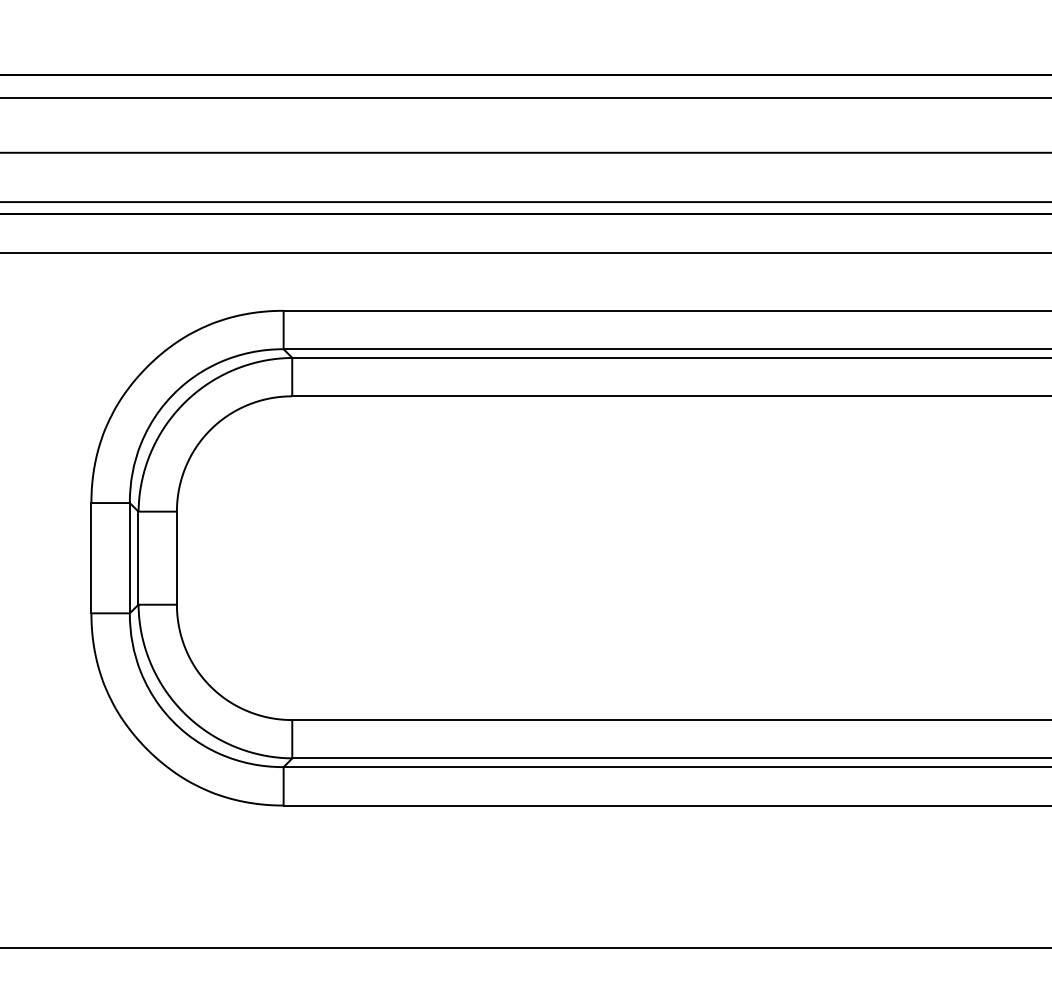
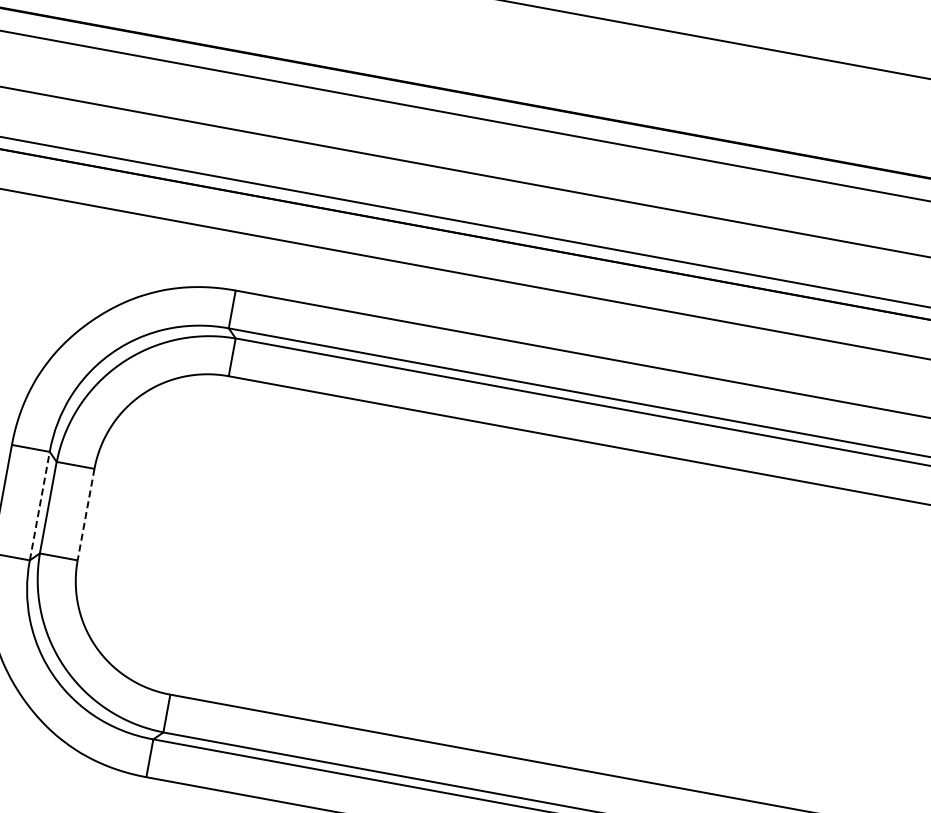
line: (129, 557) -> (39, 505), solid -> dashed
line: (176, 558) -> (85, 514), solid -> dashed

